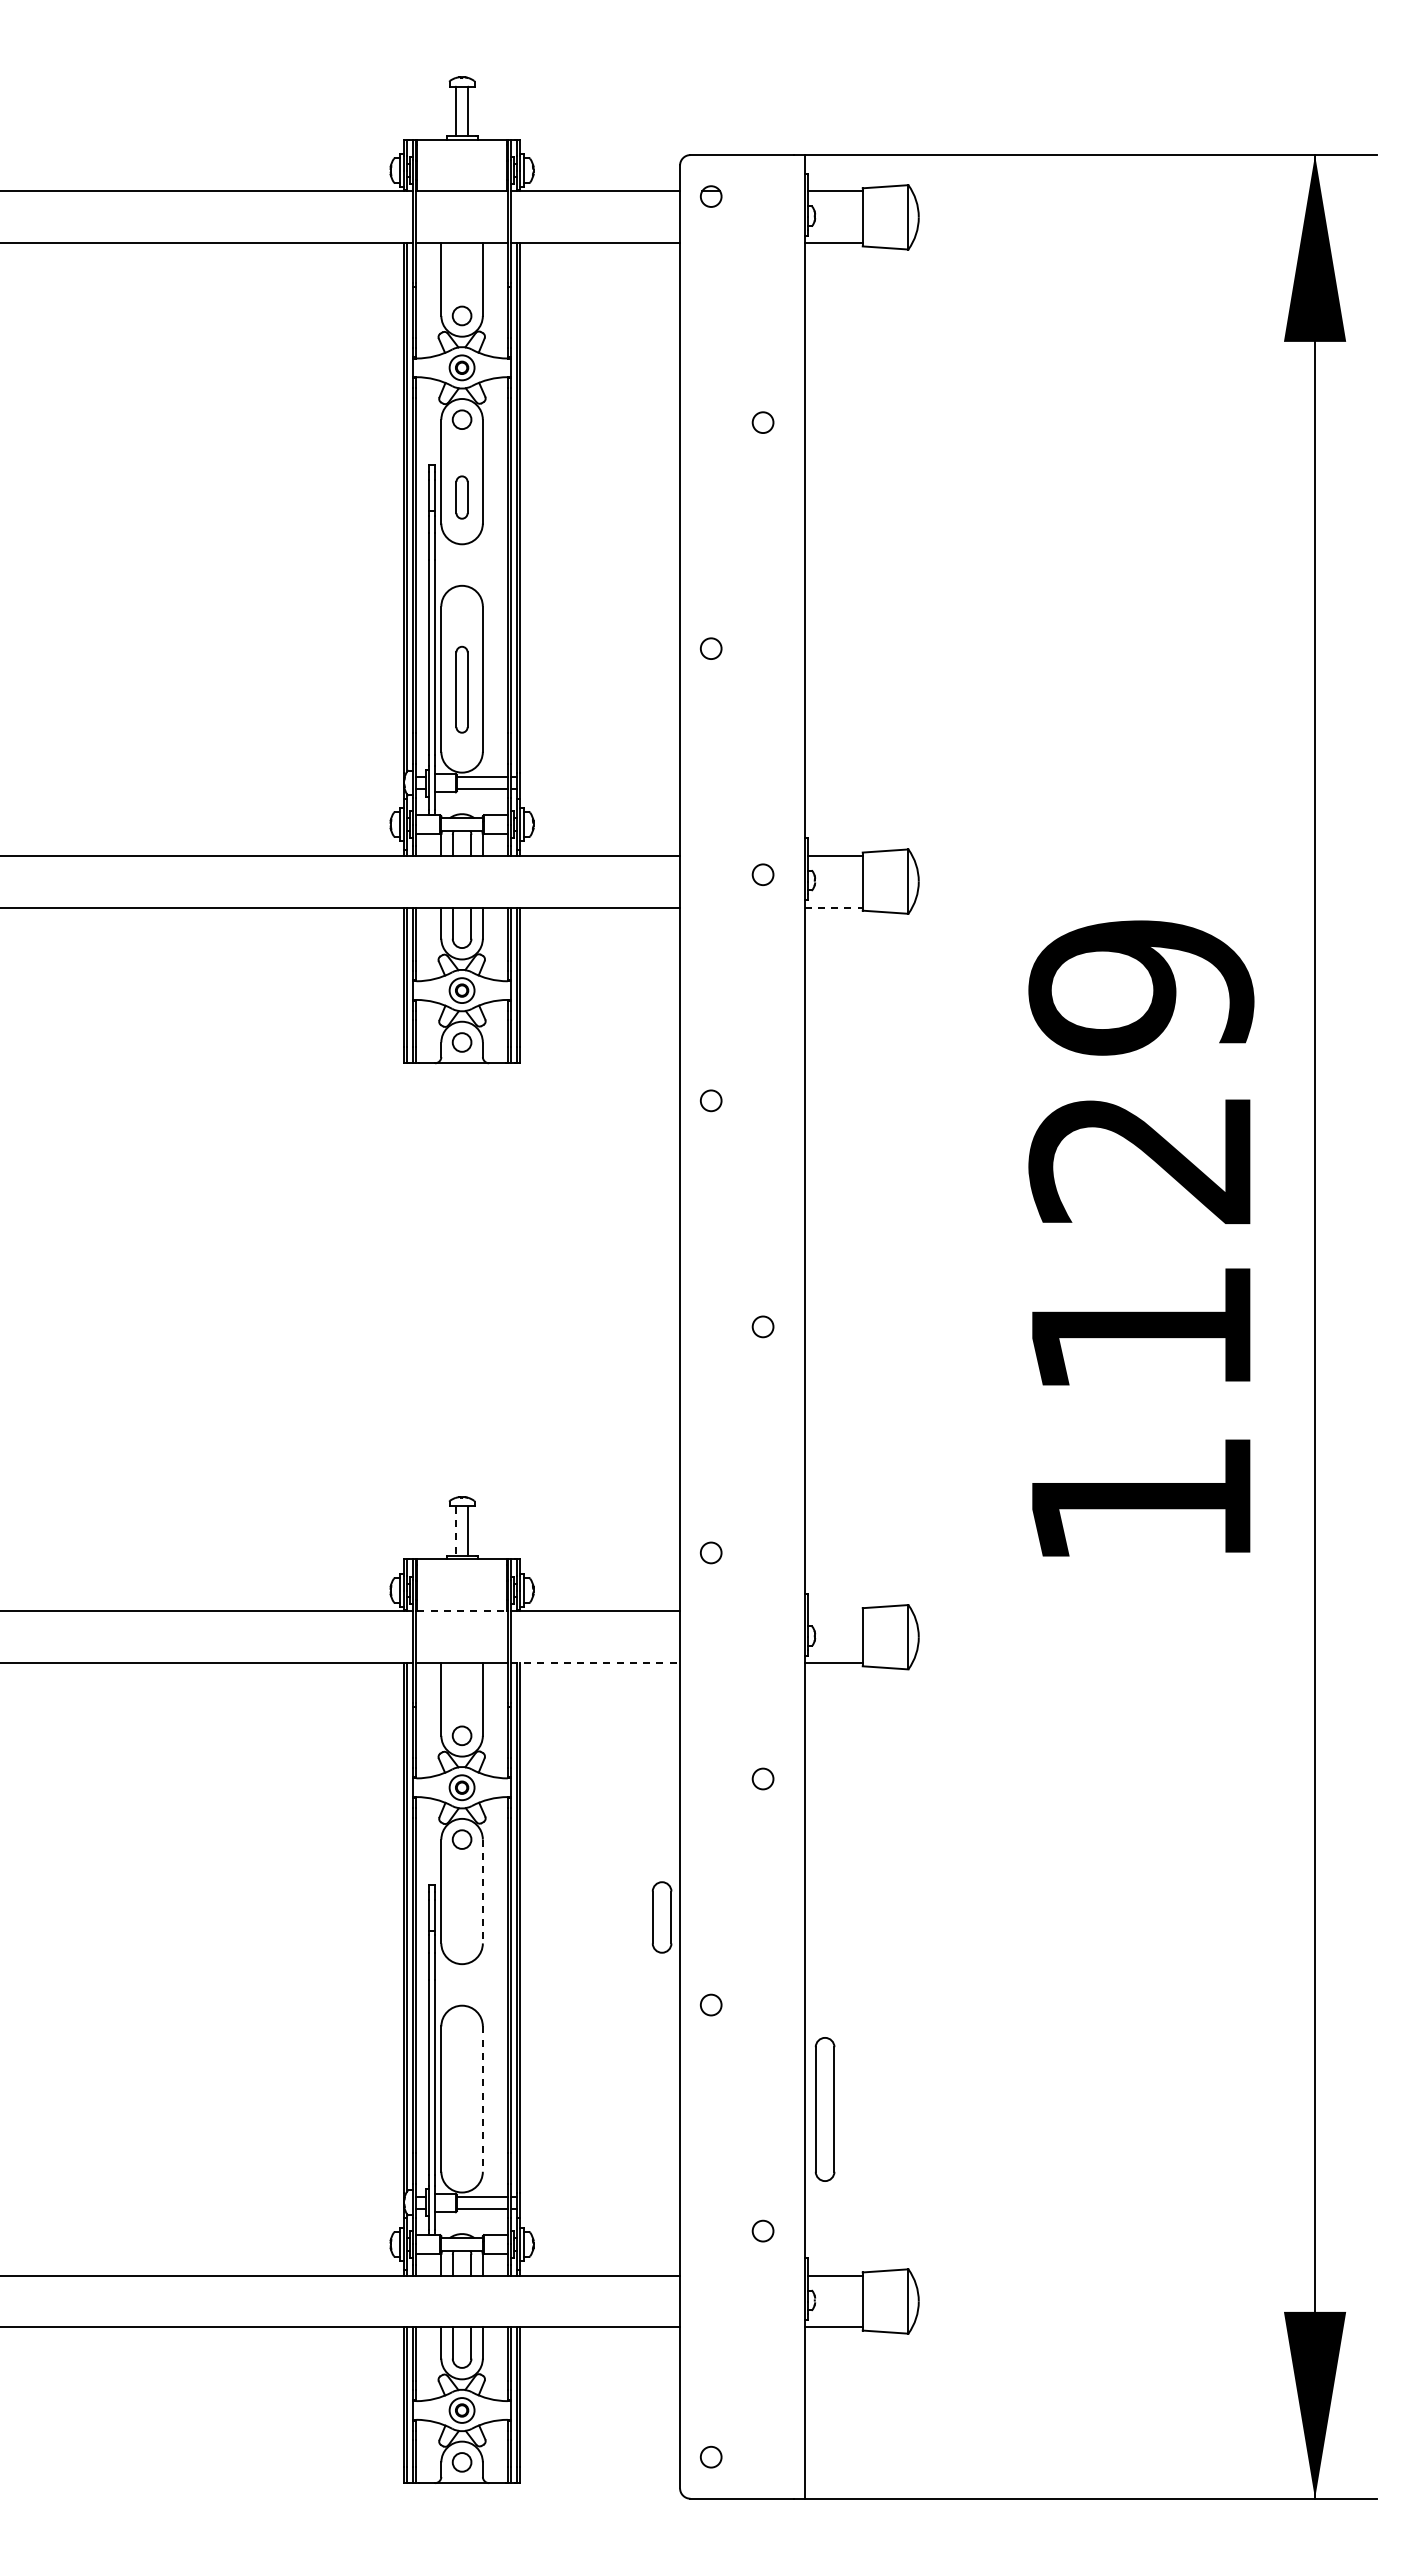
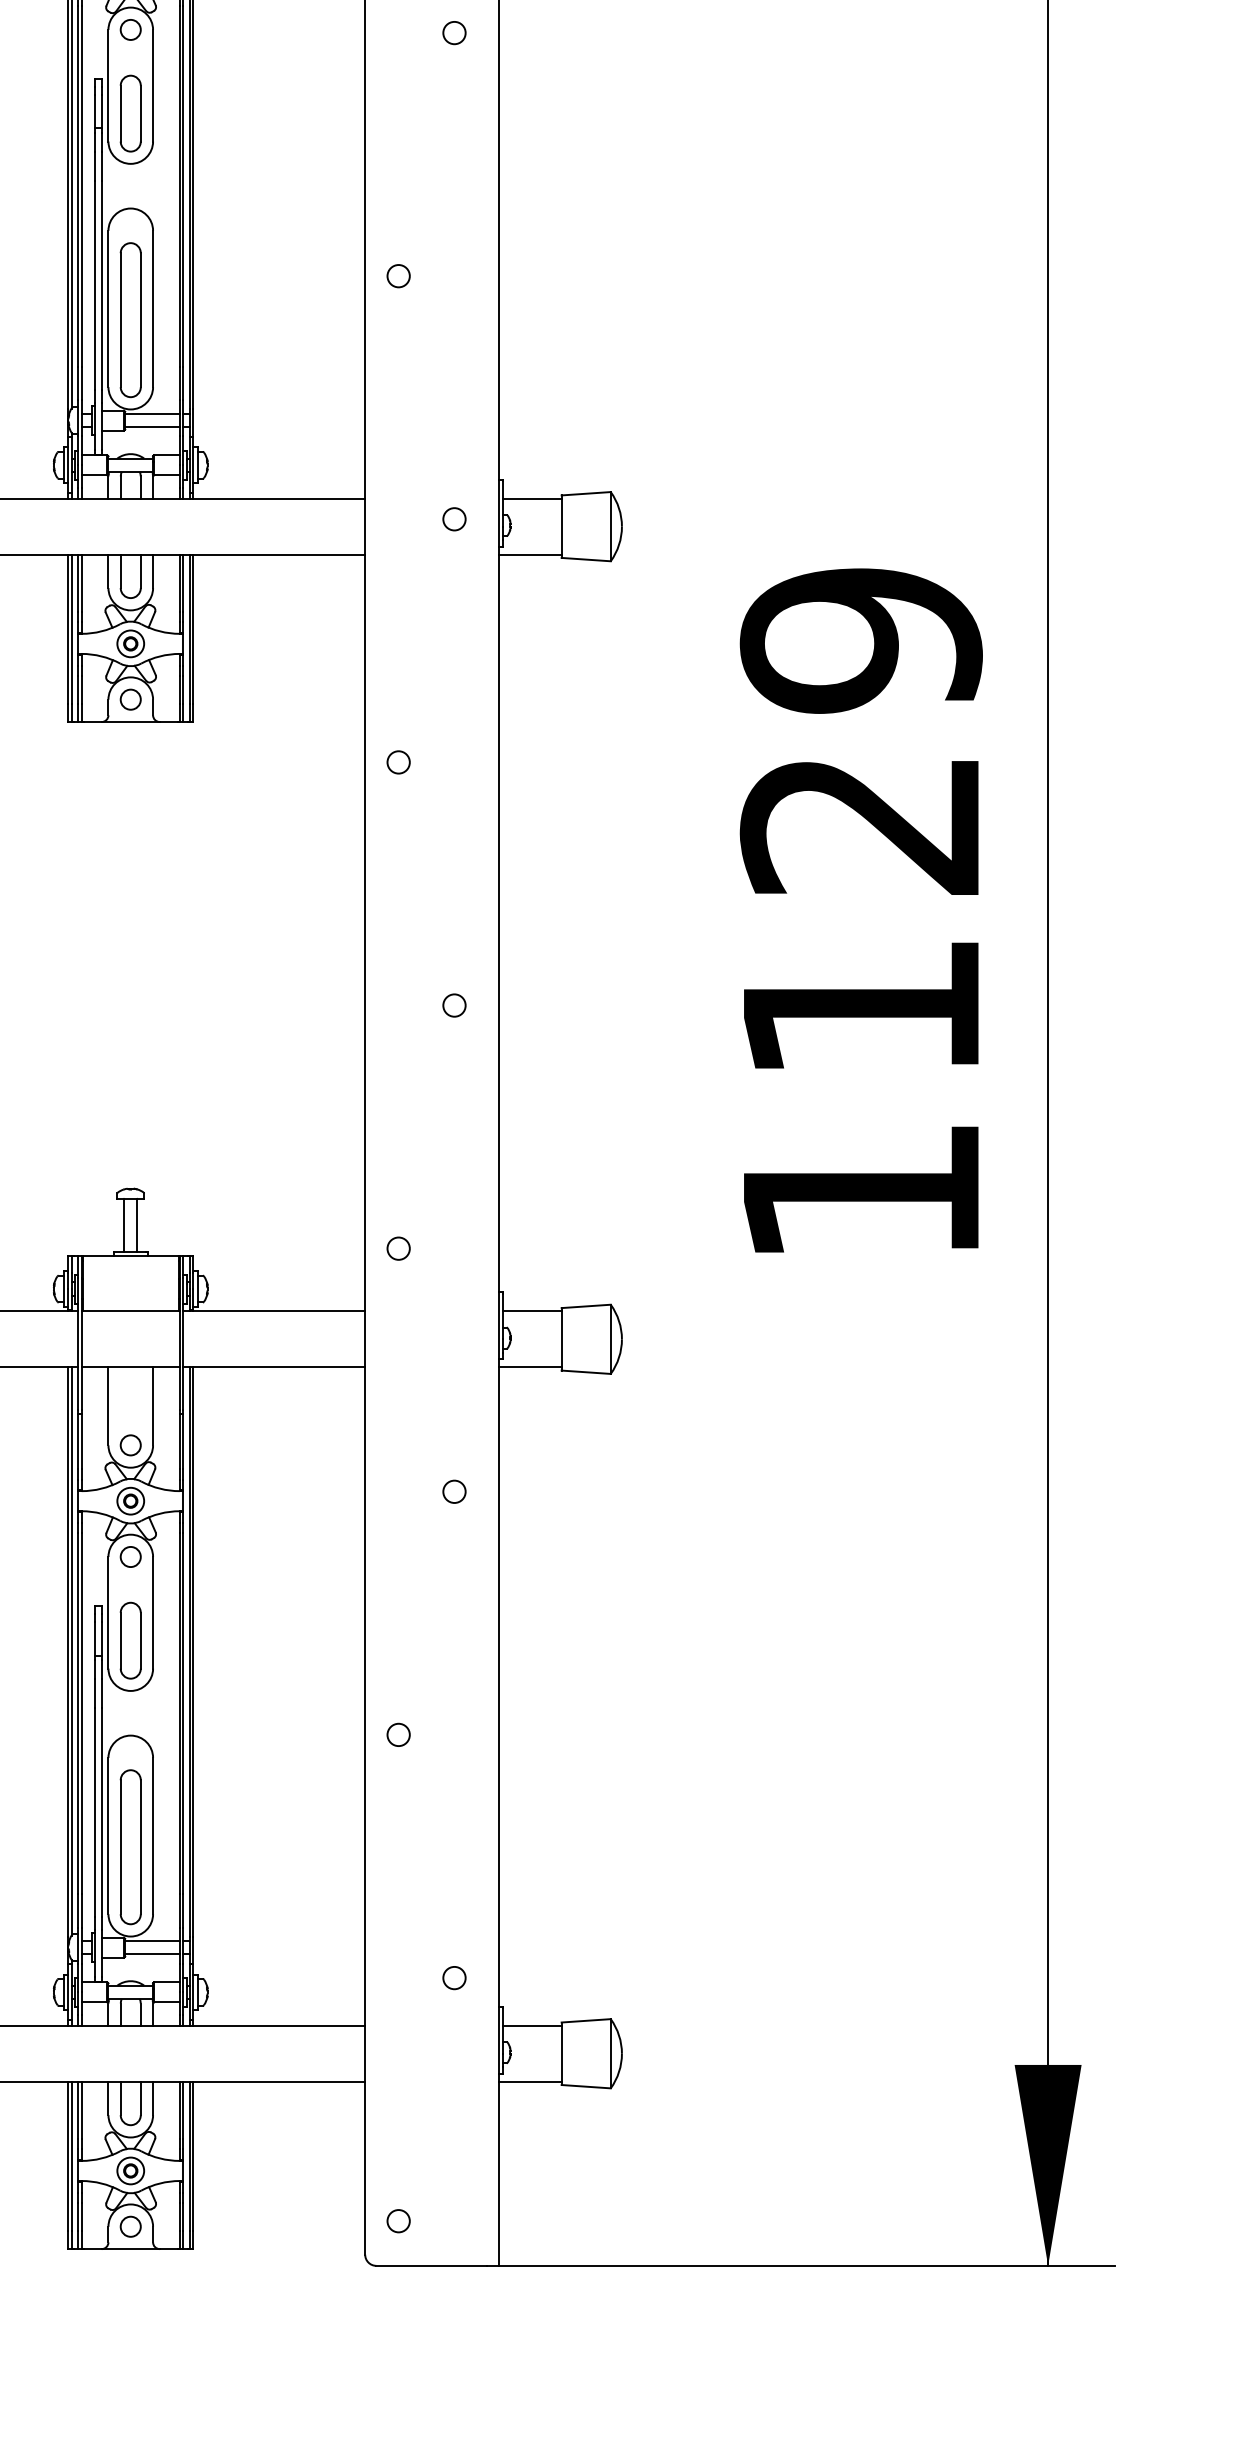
part: (461, 497) -> (130, 113), size x1.67
part: (461, 689) -> (130, 320), size x1.67
line: (834, 907) -> (531, 554), dashed -> solid
line: (455, 1531) -> (123, 1225), dashed -> solid
line: (462, 1611) -> (131, 1311), dashed -> solid
line: (834, 1611) -> (531, 1311), added
line: (595, 1663) -> (274, 1367), dashed -> solid
line: (482, 1891) -> (152, 1612), dashed -> solid
part: (661, 1917) -> (130, 1640), moved
line: (482, 2099) -> (152, 1836), dashed -> solid
part: (824, 2109) -> (130, 1847), moved

